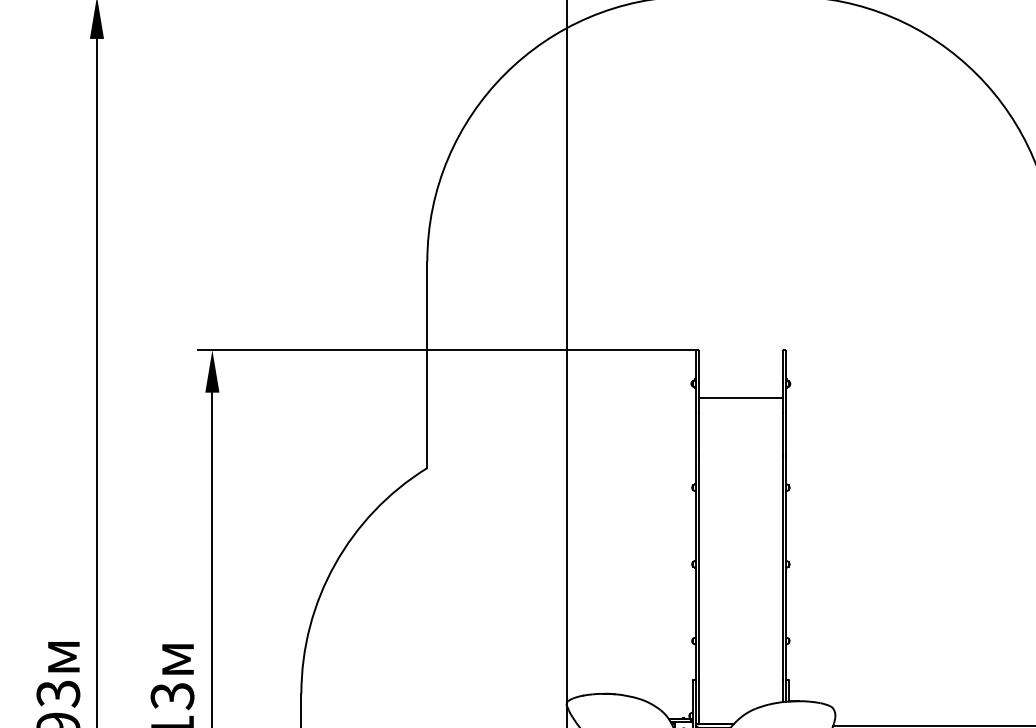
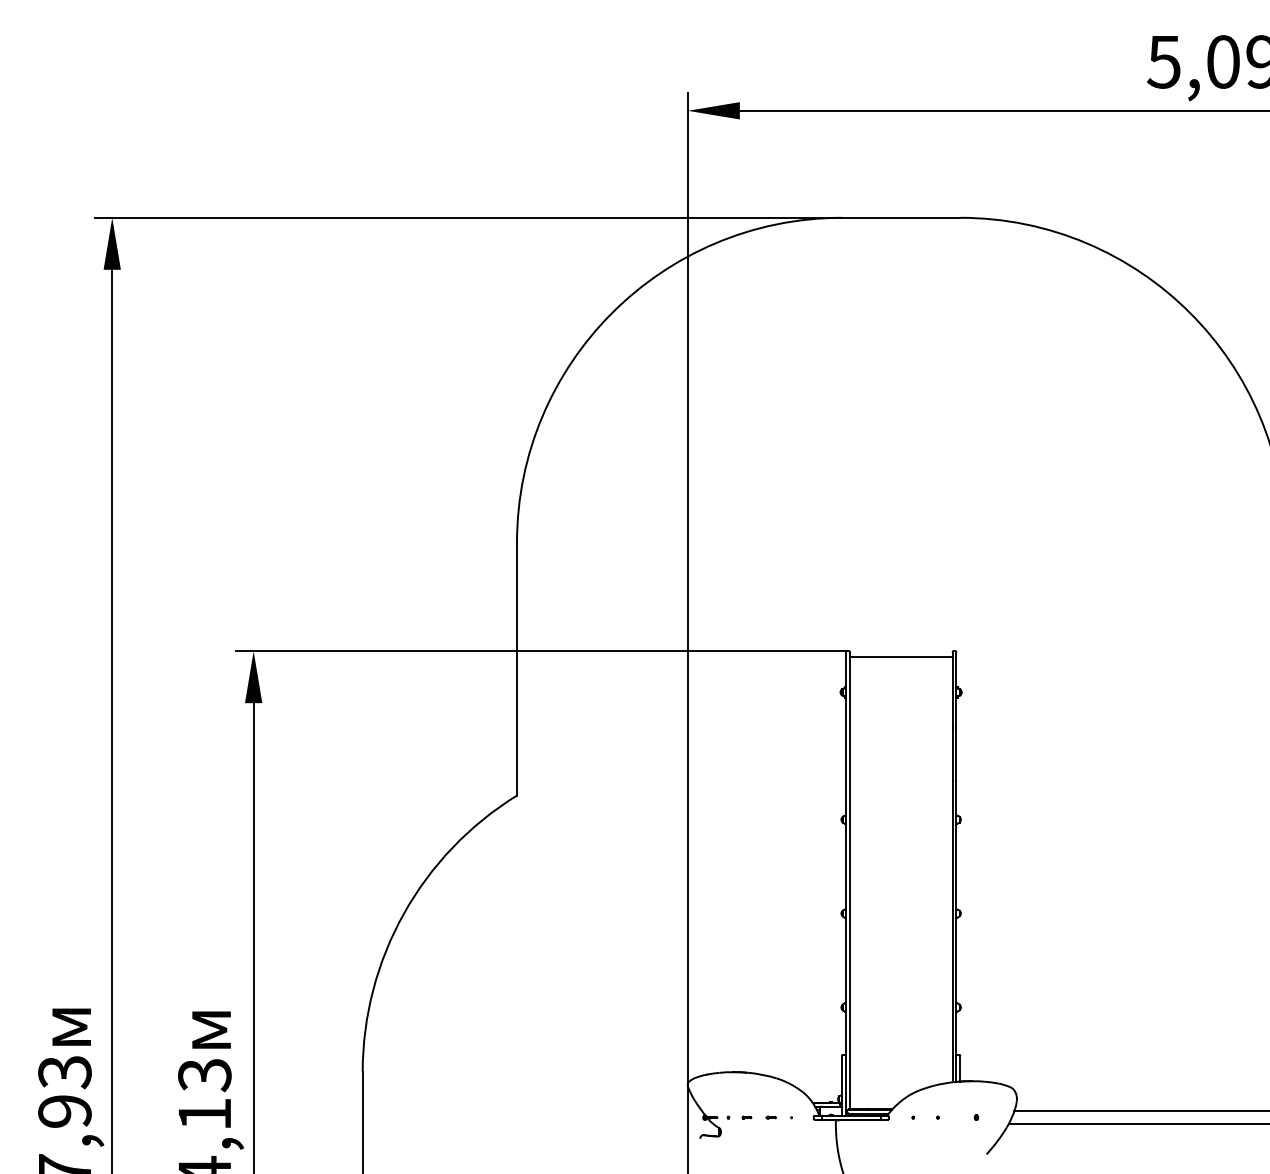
line: (740, 397) -> (900, 657), moved

